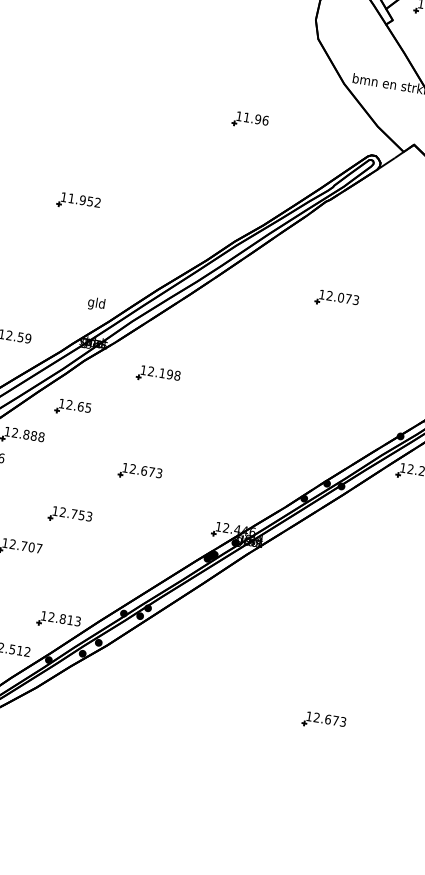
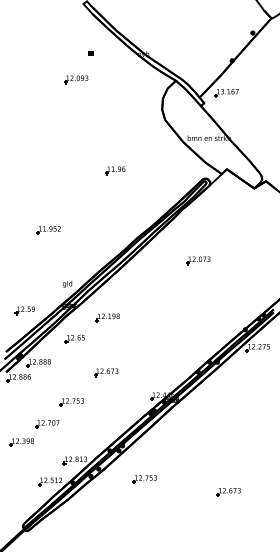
part: (250, 120) -> (115, 170), moved
part: (72, 408) -> (74, 339), moved
part: (177, 674) -> (144, 479), added

